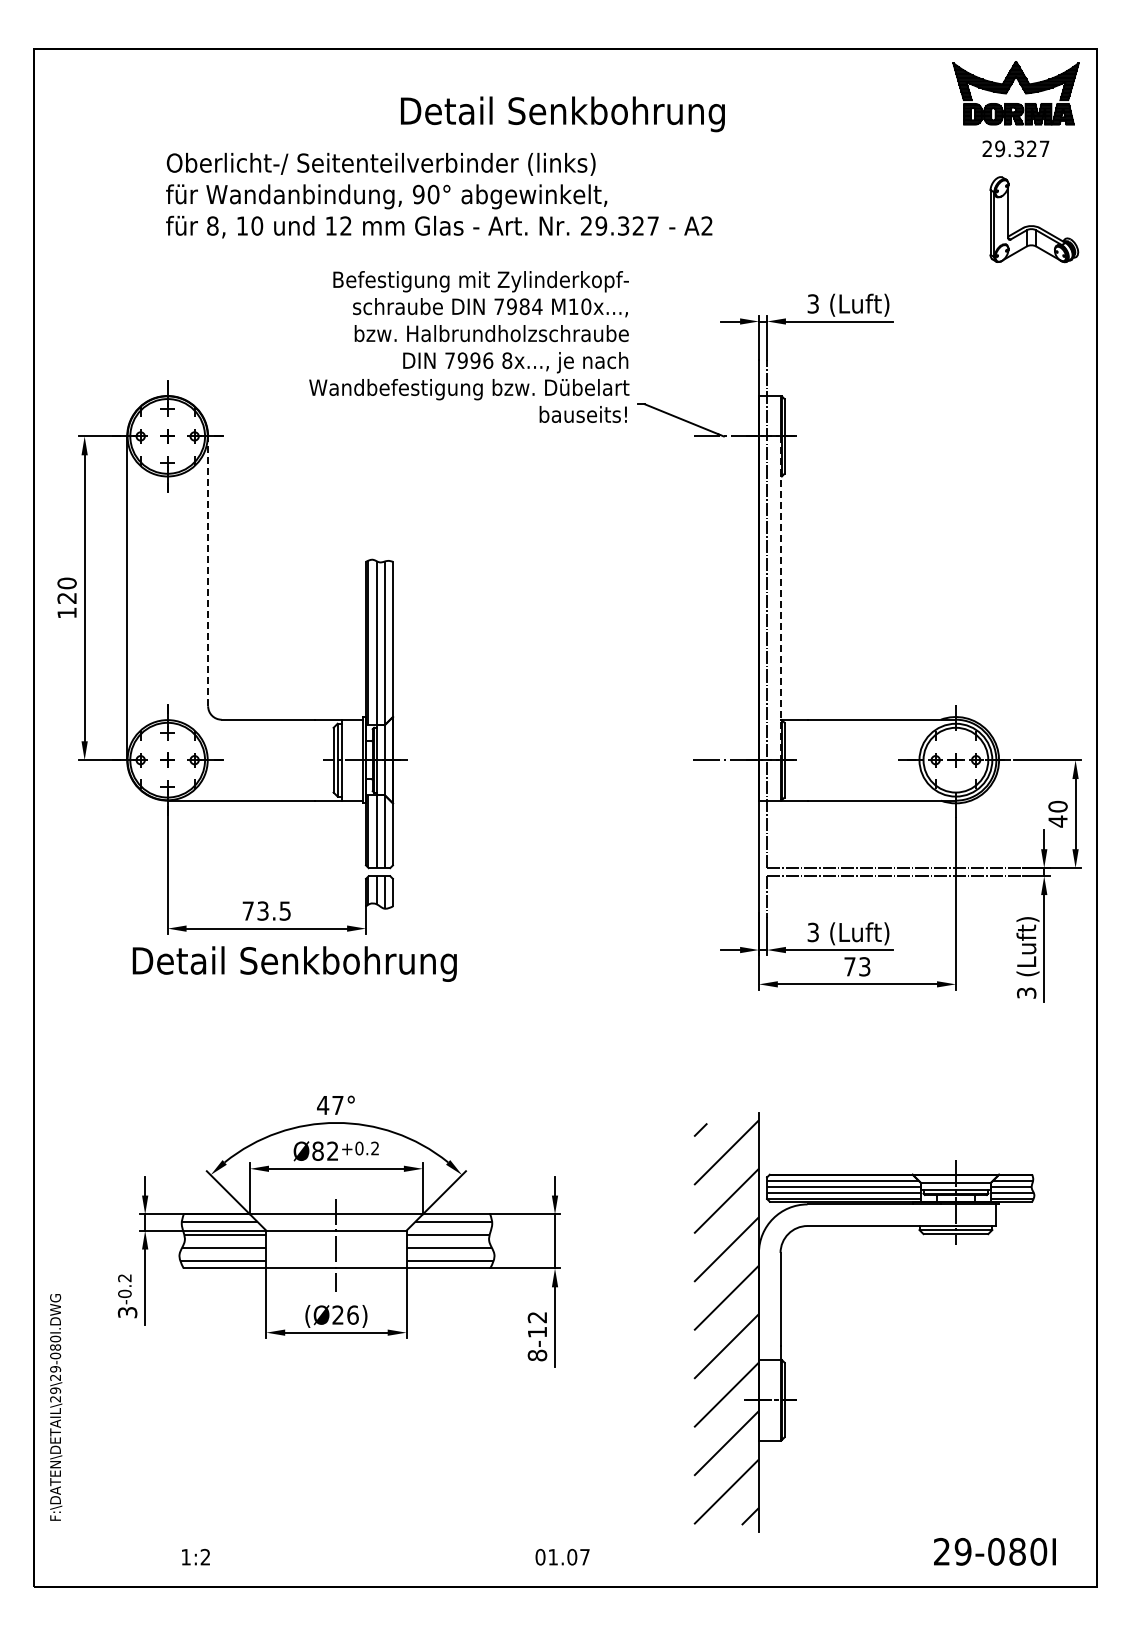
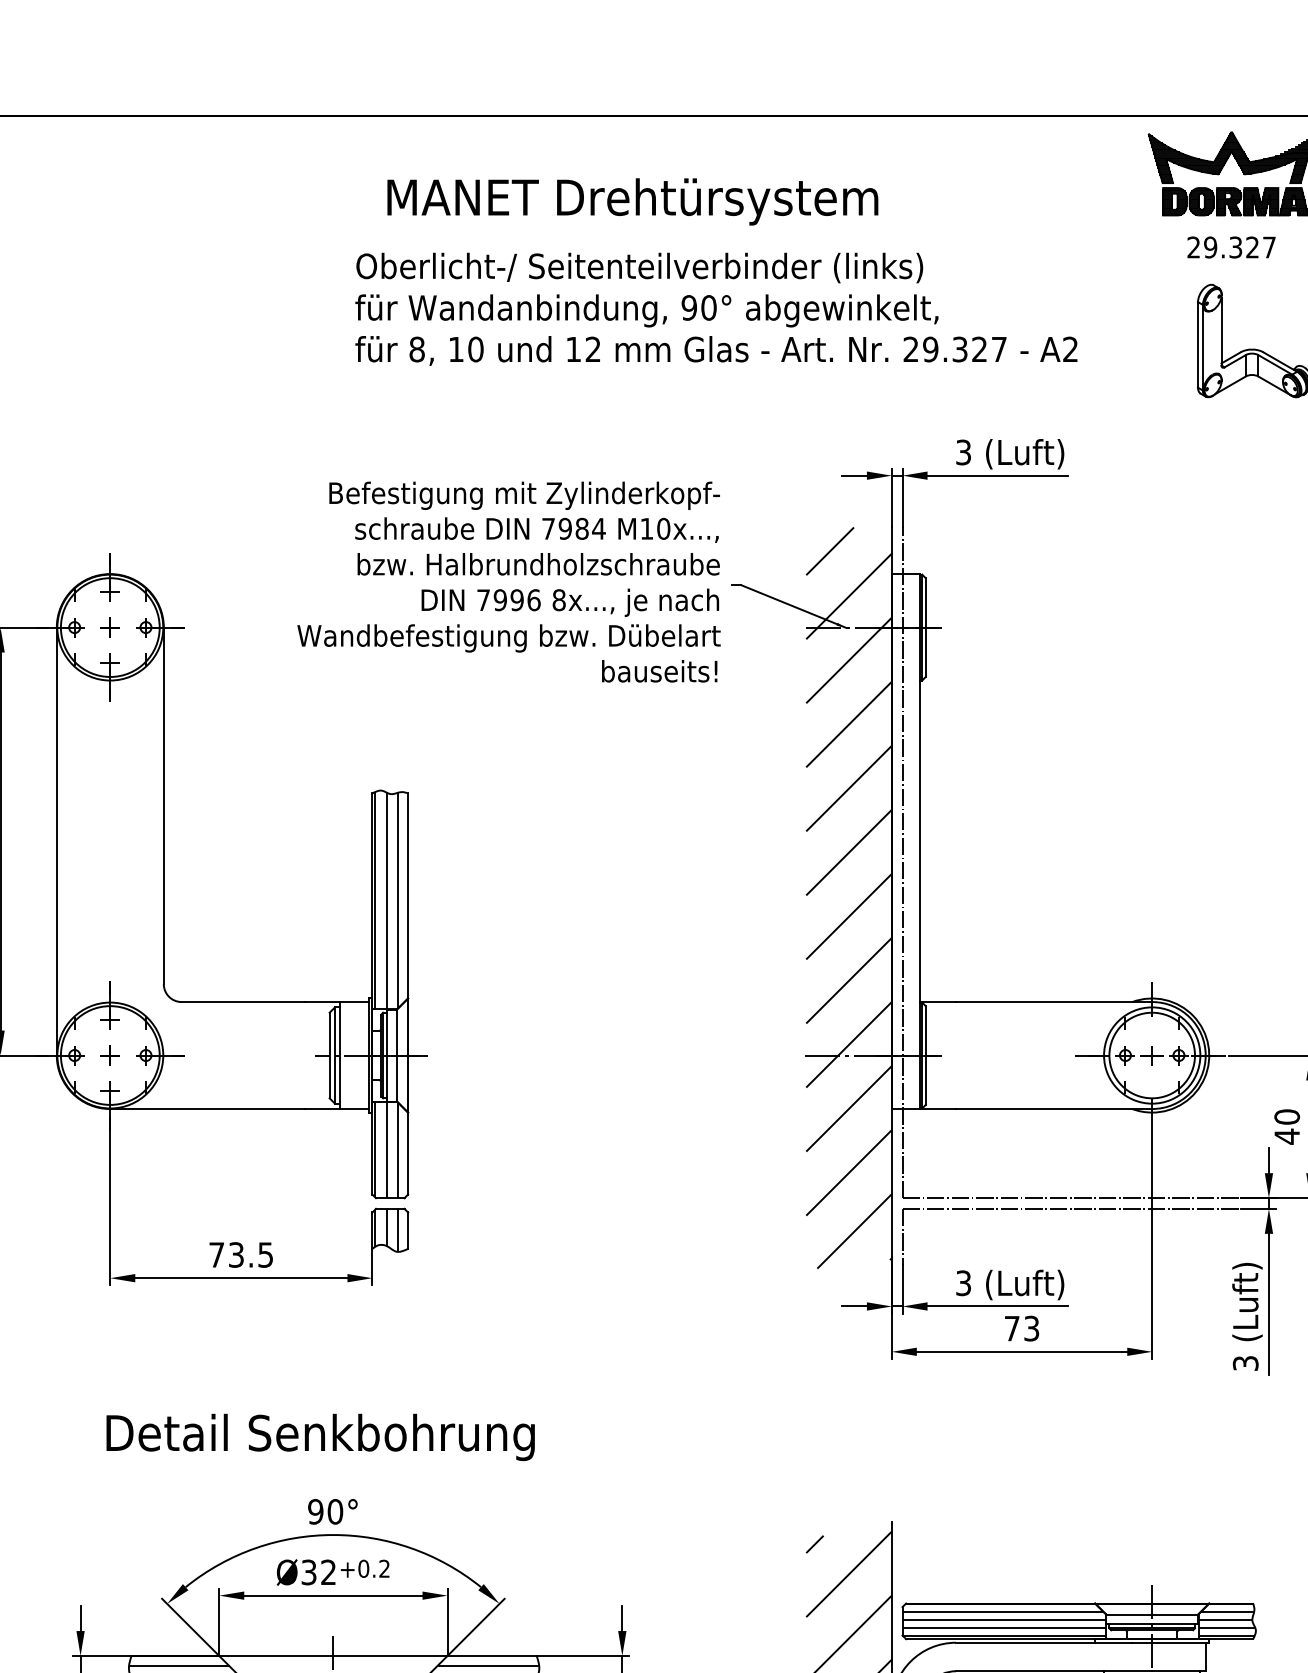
text: (562, 114) -> (632, 202), Detail Senkbohrung -> MANET Drehtürsystem
text: (439, 195) -> (716, 309), moved
text: (469, 346) -> (509, 581), moved
line: (208, 571) -> (164, 806), dashed -> solid
line: (780, 598) -> (920, 841), dashed -> solid
hatch: (726, 640) -> (848, 897), added
text: (294, 963) -> (320, 1436), moved
text: (330, 1105) -> (325, 1511), 47° -> 90°
text: (317, 1150) -> (308, 1571), Ø82 -> Ø32

